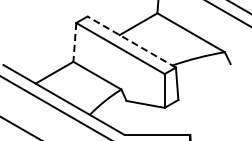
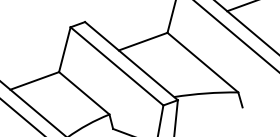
line: (131, 41) -> (131, 60), dashed -> solid
line: (74, 42) -> (64, 49), dashed -> solid

